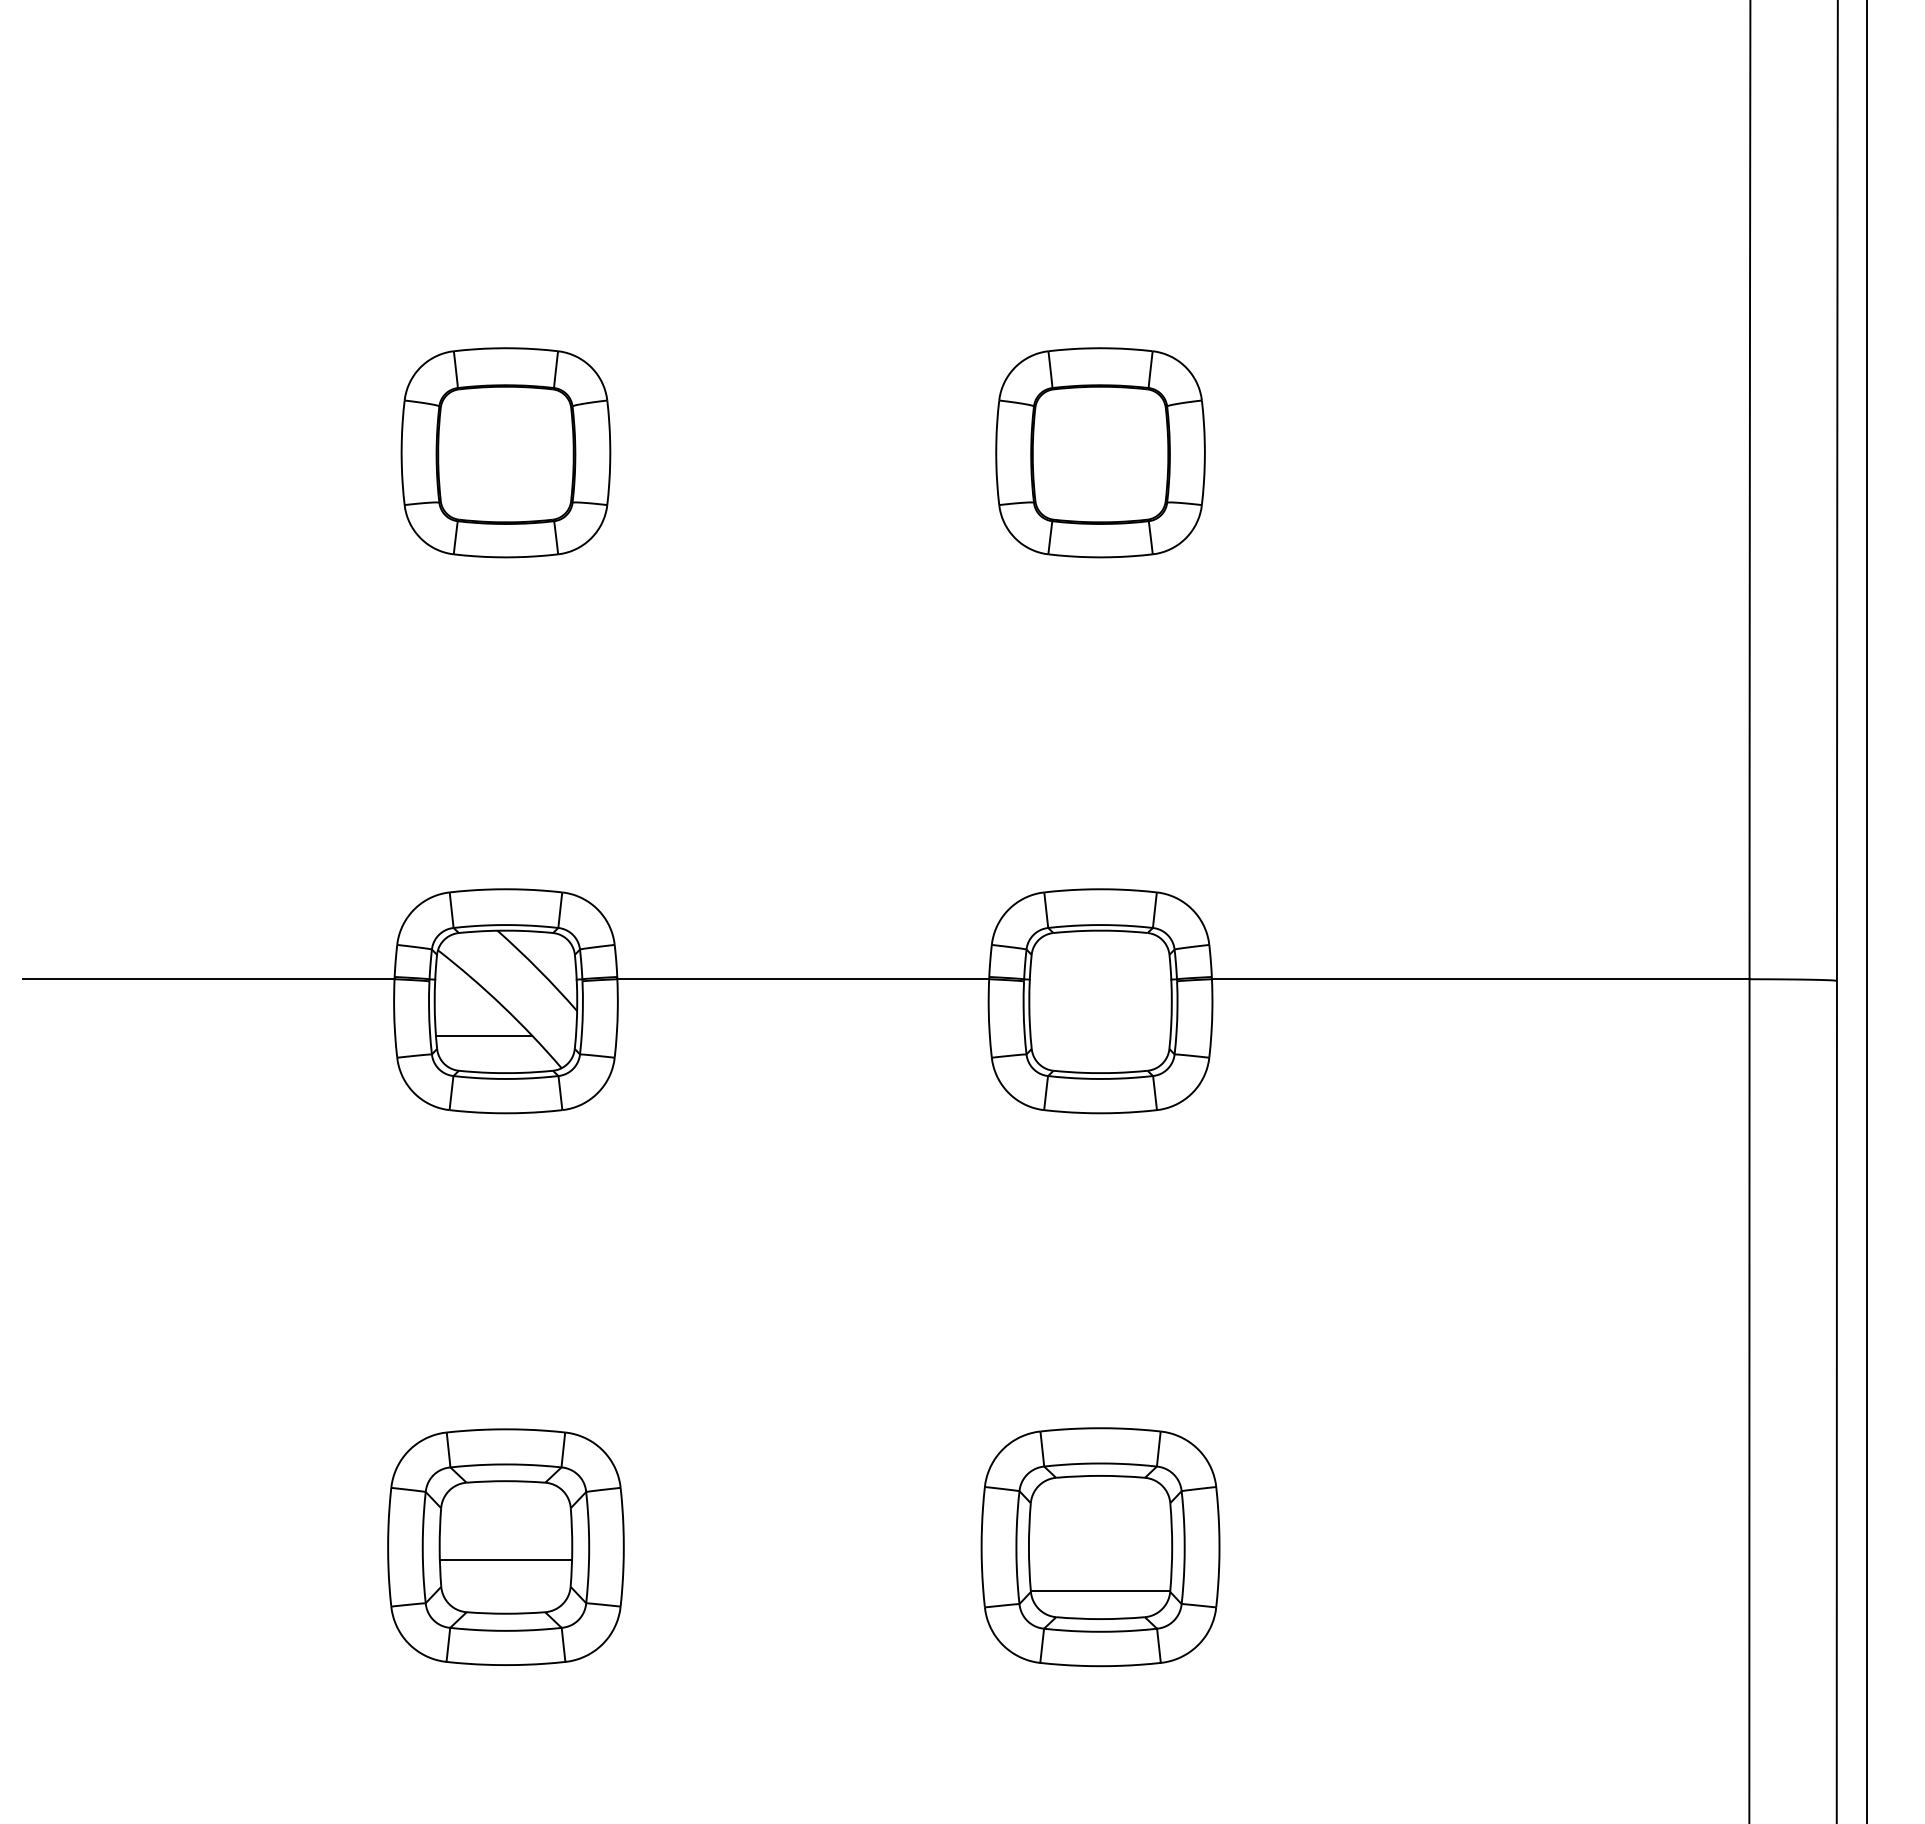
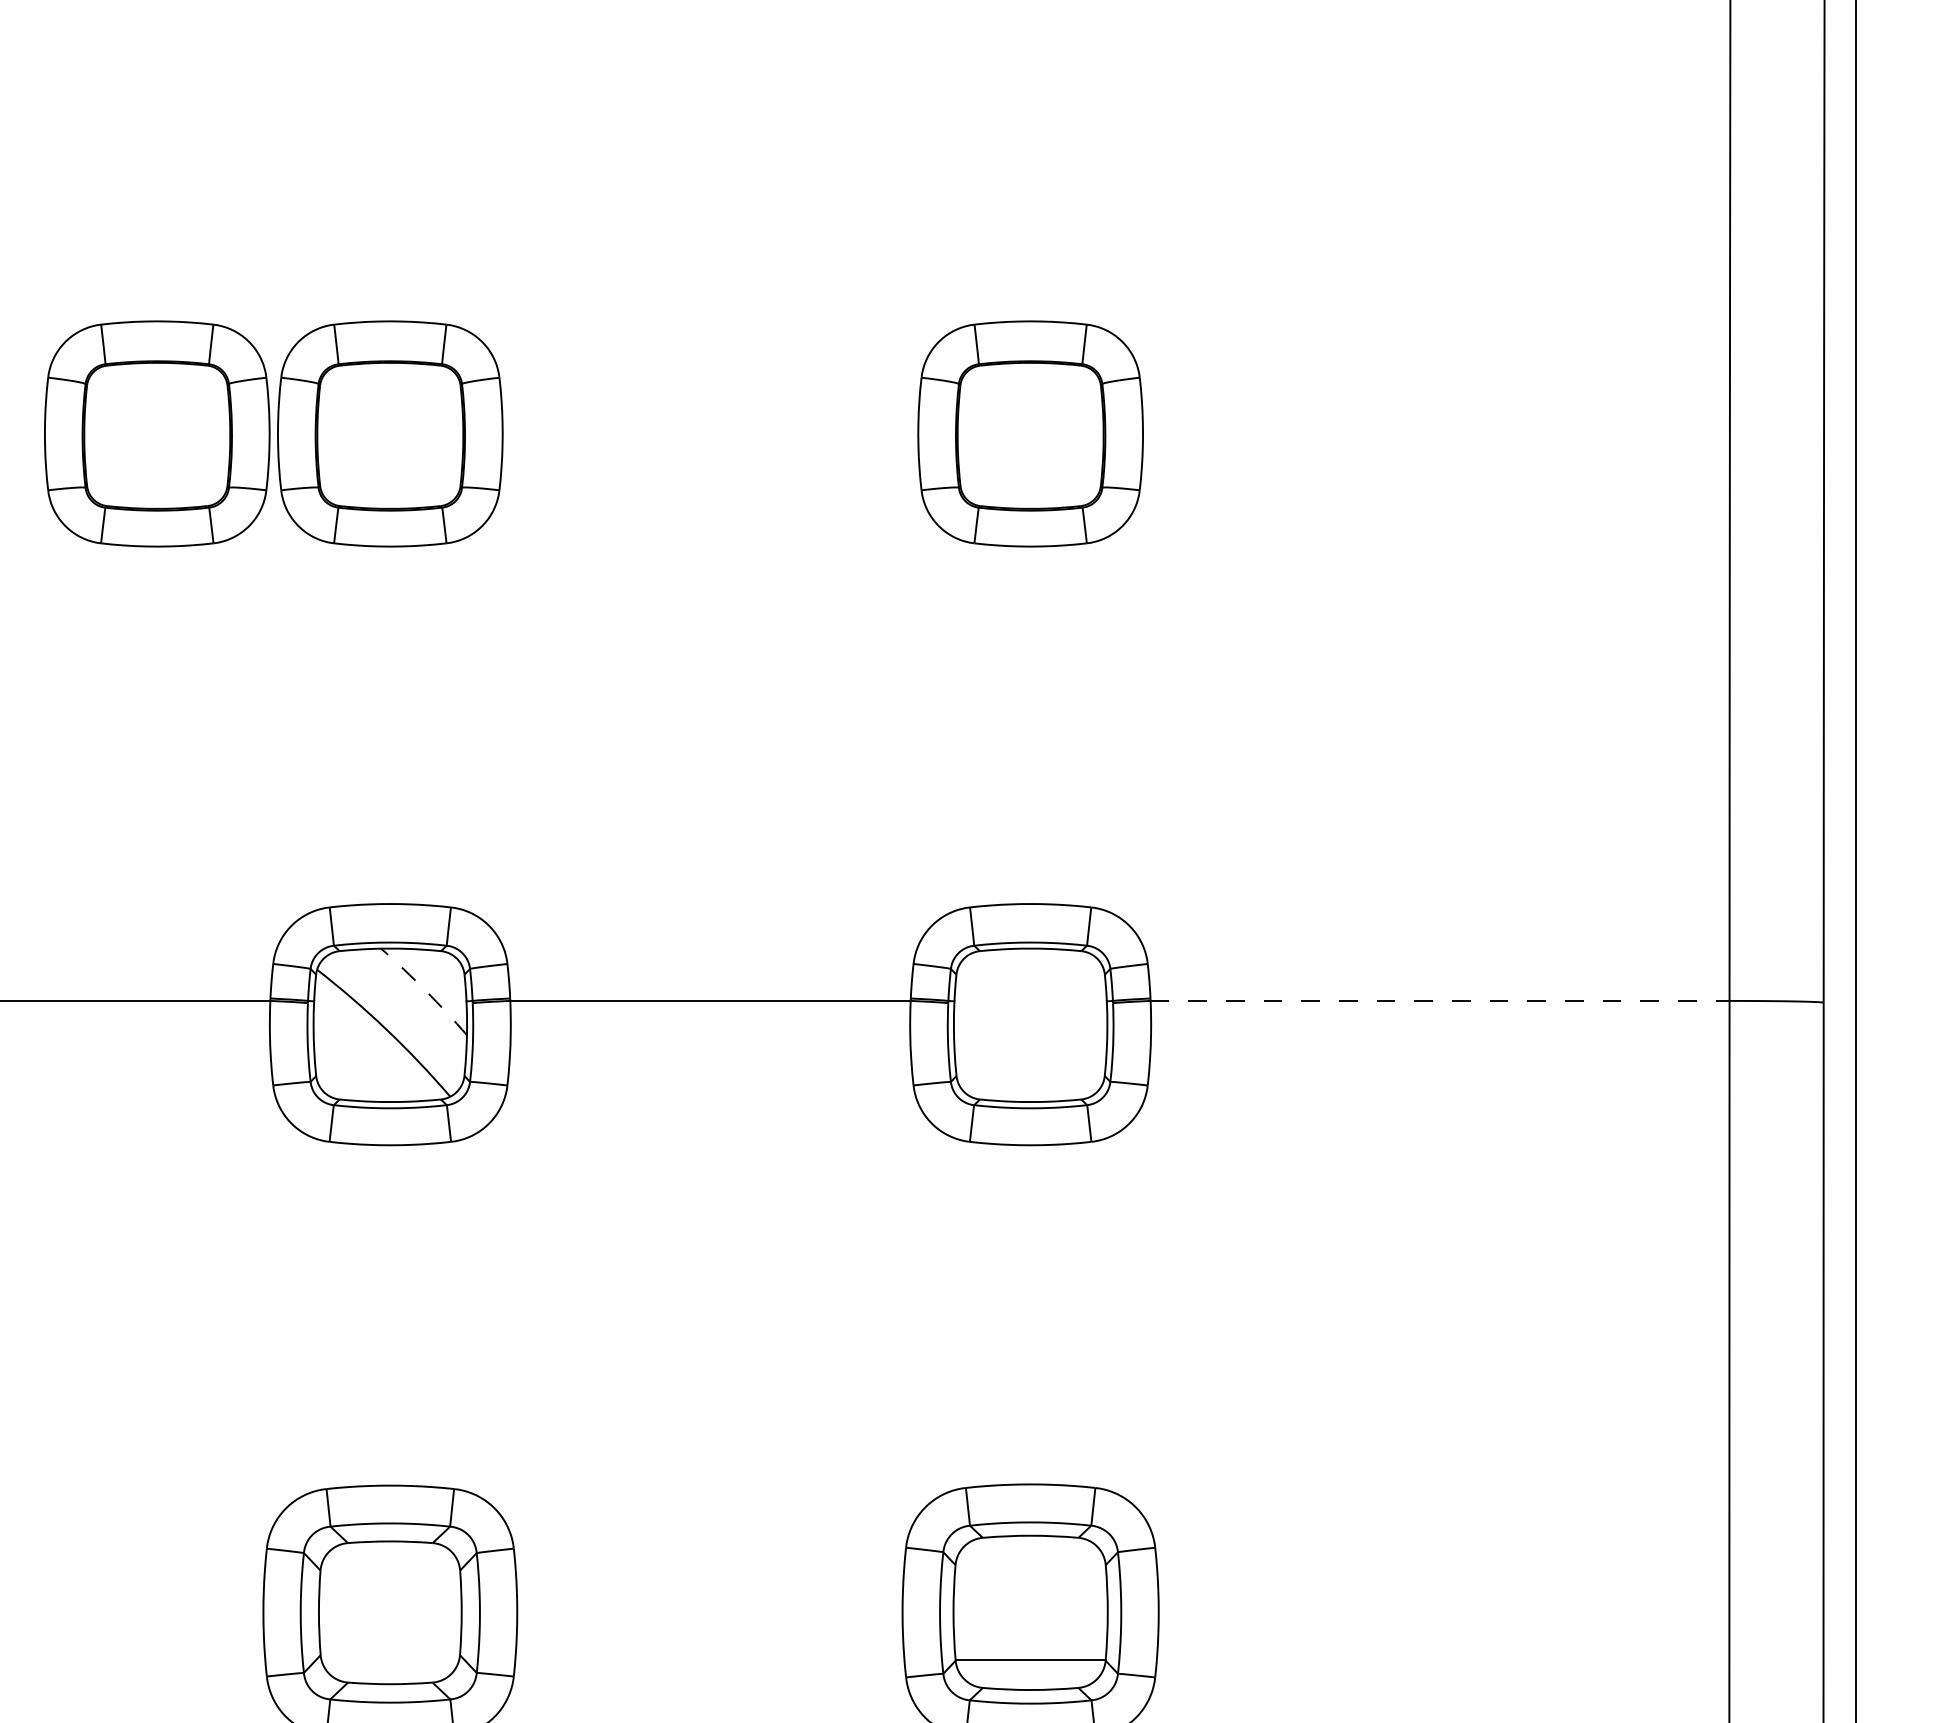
part: (289, 452) -> (157, 433), added
arc: (538, 969) -> (425, 990), solid -> dashed
line: (1480, 979) -> (1439, 1001), solid -> dashed
line: (483, 1035) -> (366, 1061), removed
line: (505, 1560) -> (389, 1626), removed

